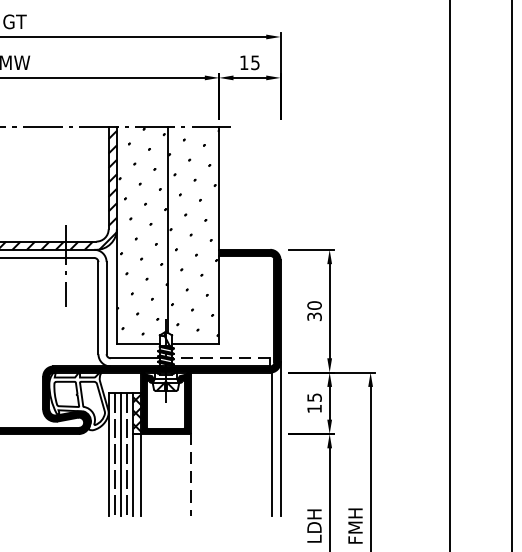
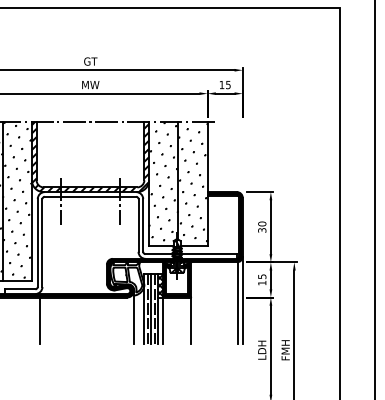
line: (220, 358) -> (208, 254), dashed -> solid
line: (89, 468) -> (133, 317), added
line: (190, 474) -> (191, 320), dashed -> solid

